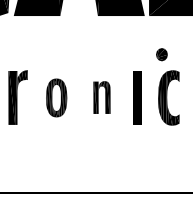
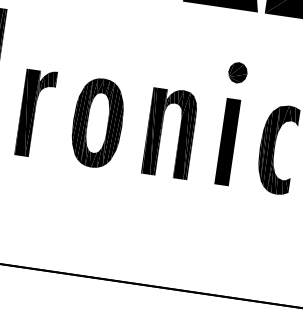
part: (161, 54) -> (237, 72), moved
part: (56, 97) -> (97, 122), size x1.43
part: (101, 97) -> (169, 132), size x1.67

